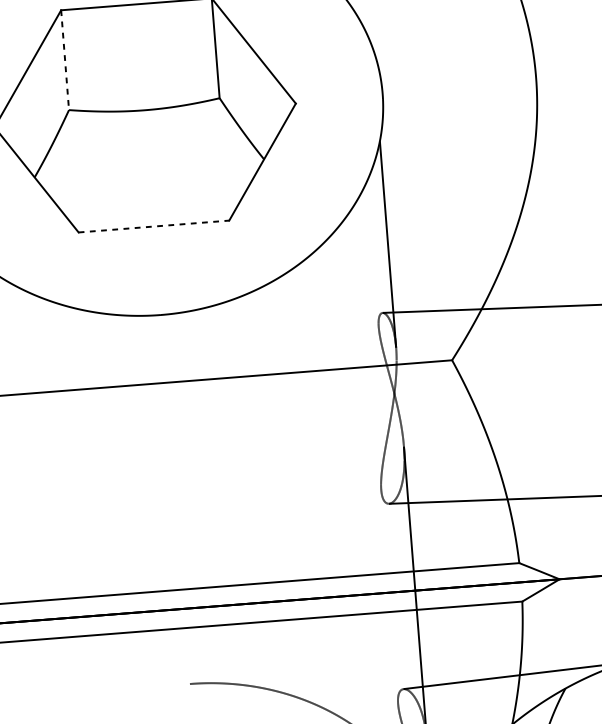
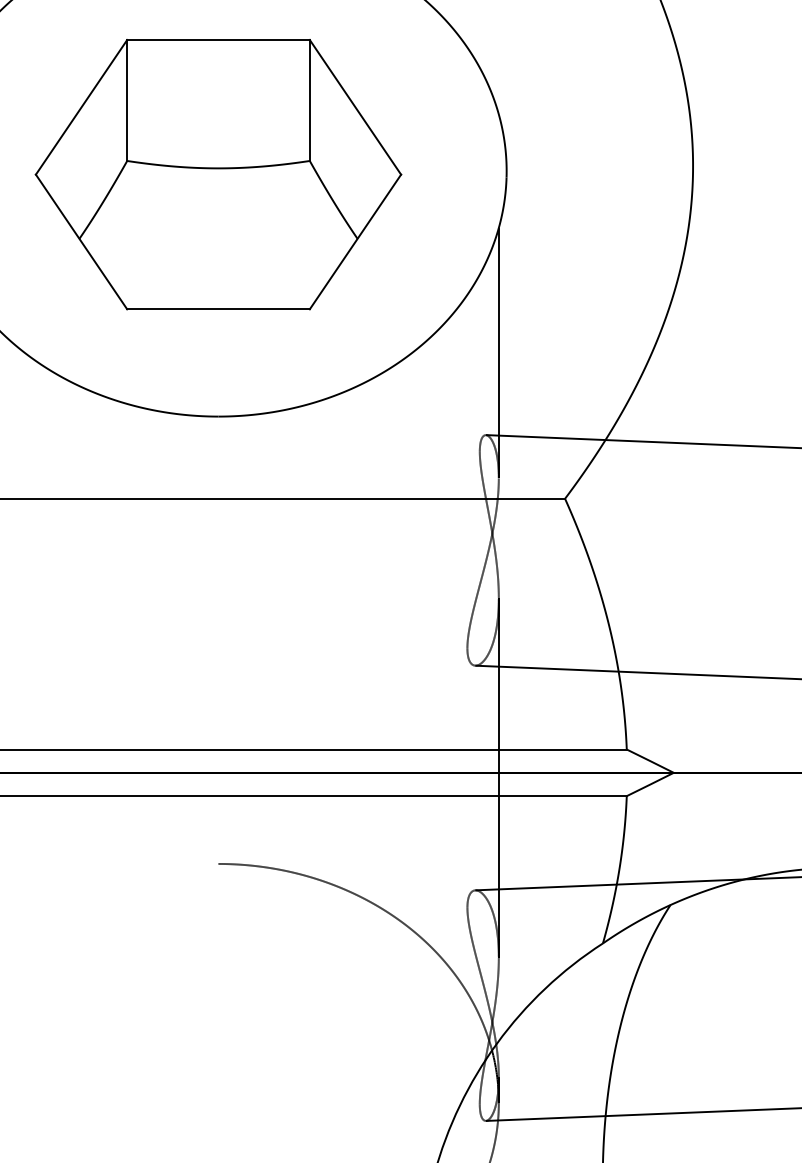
line: (65, 60) -> (127, 100), dashed -> solid
line: (154, 226) -> (219, 309), dashed -> solid

